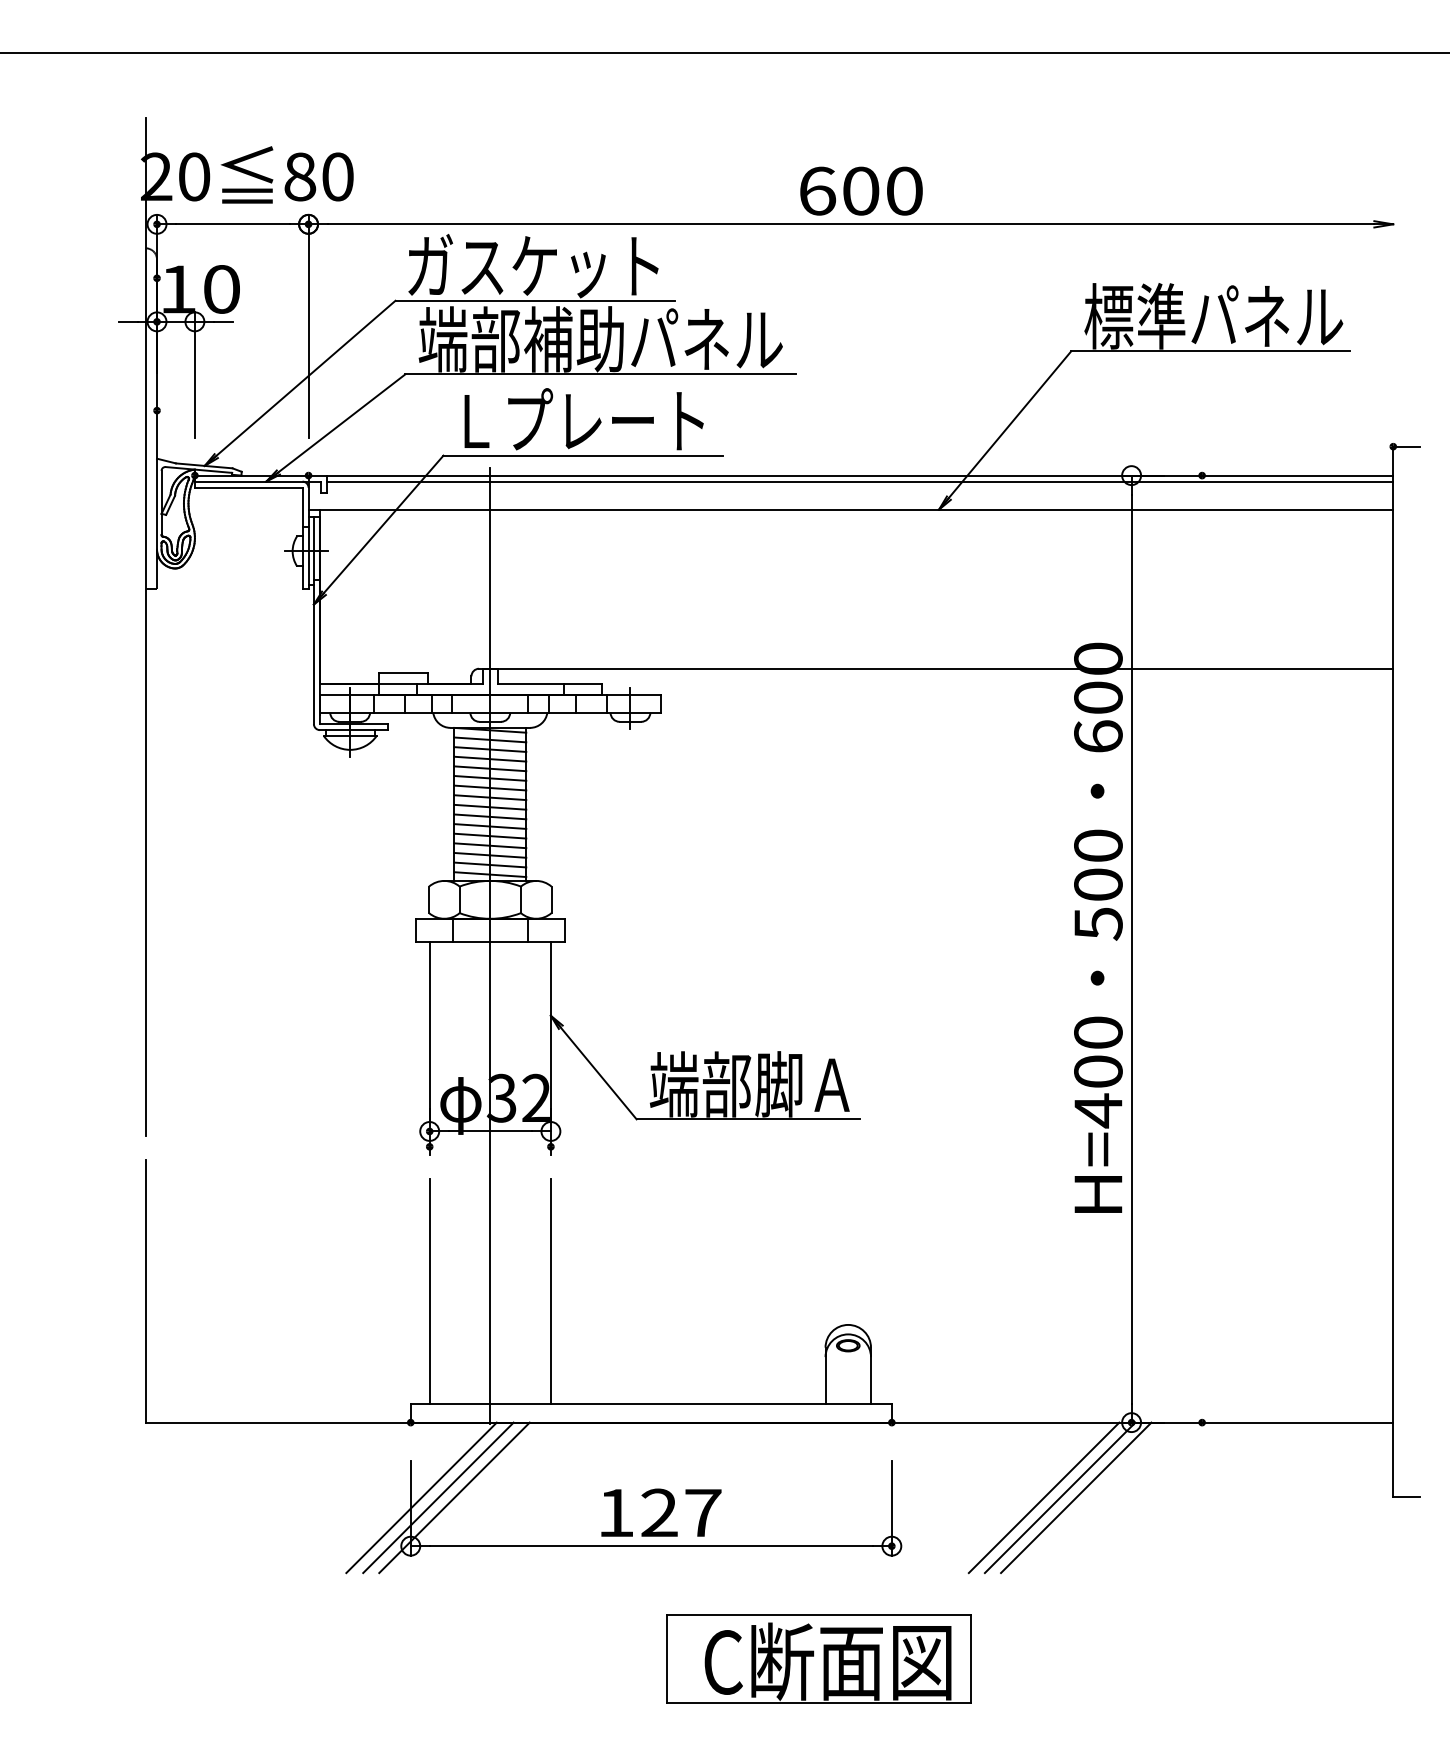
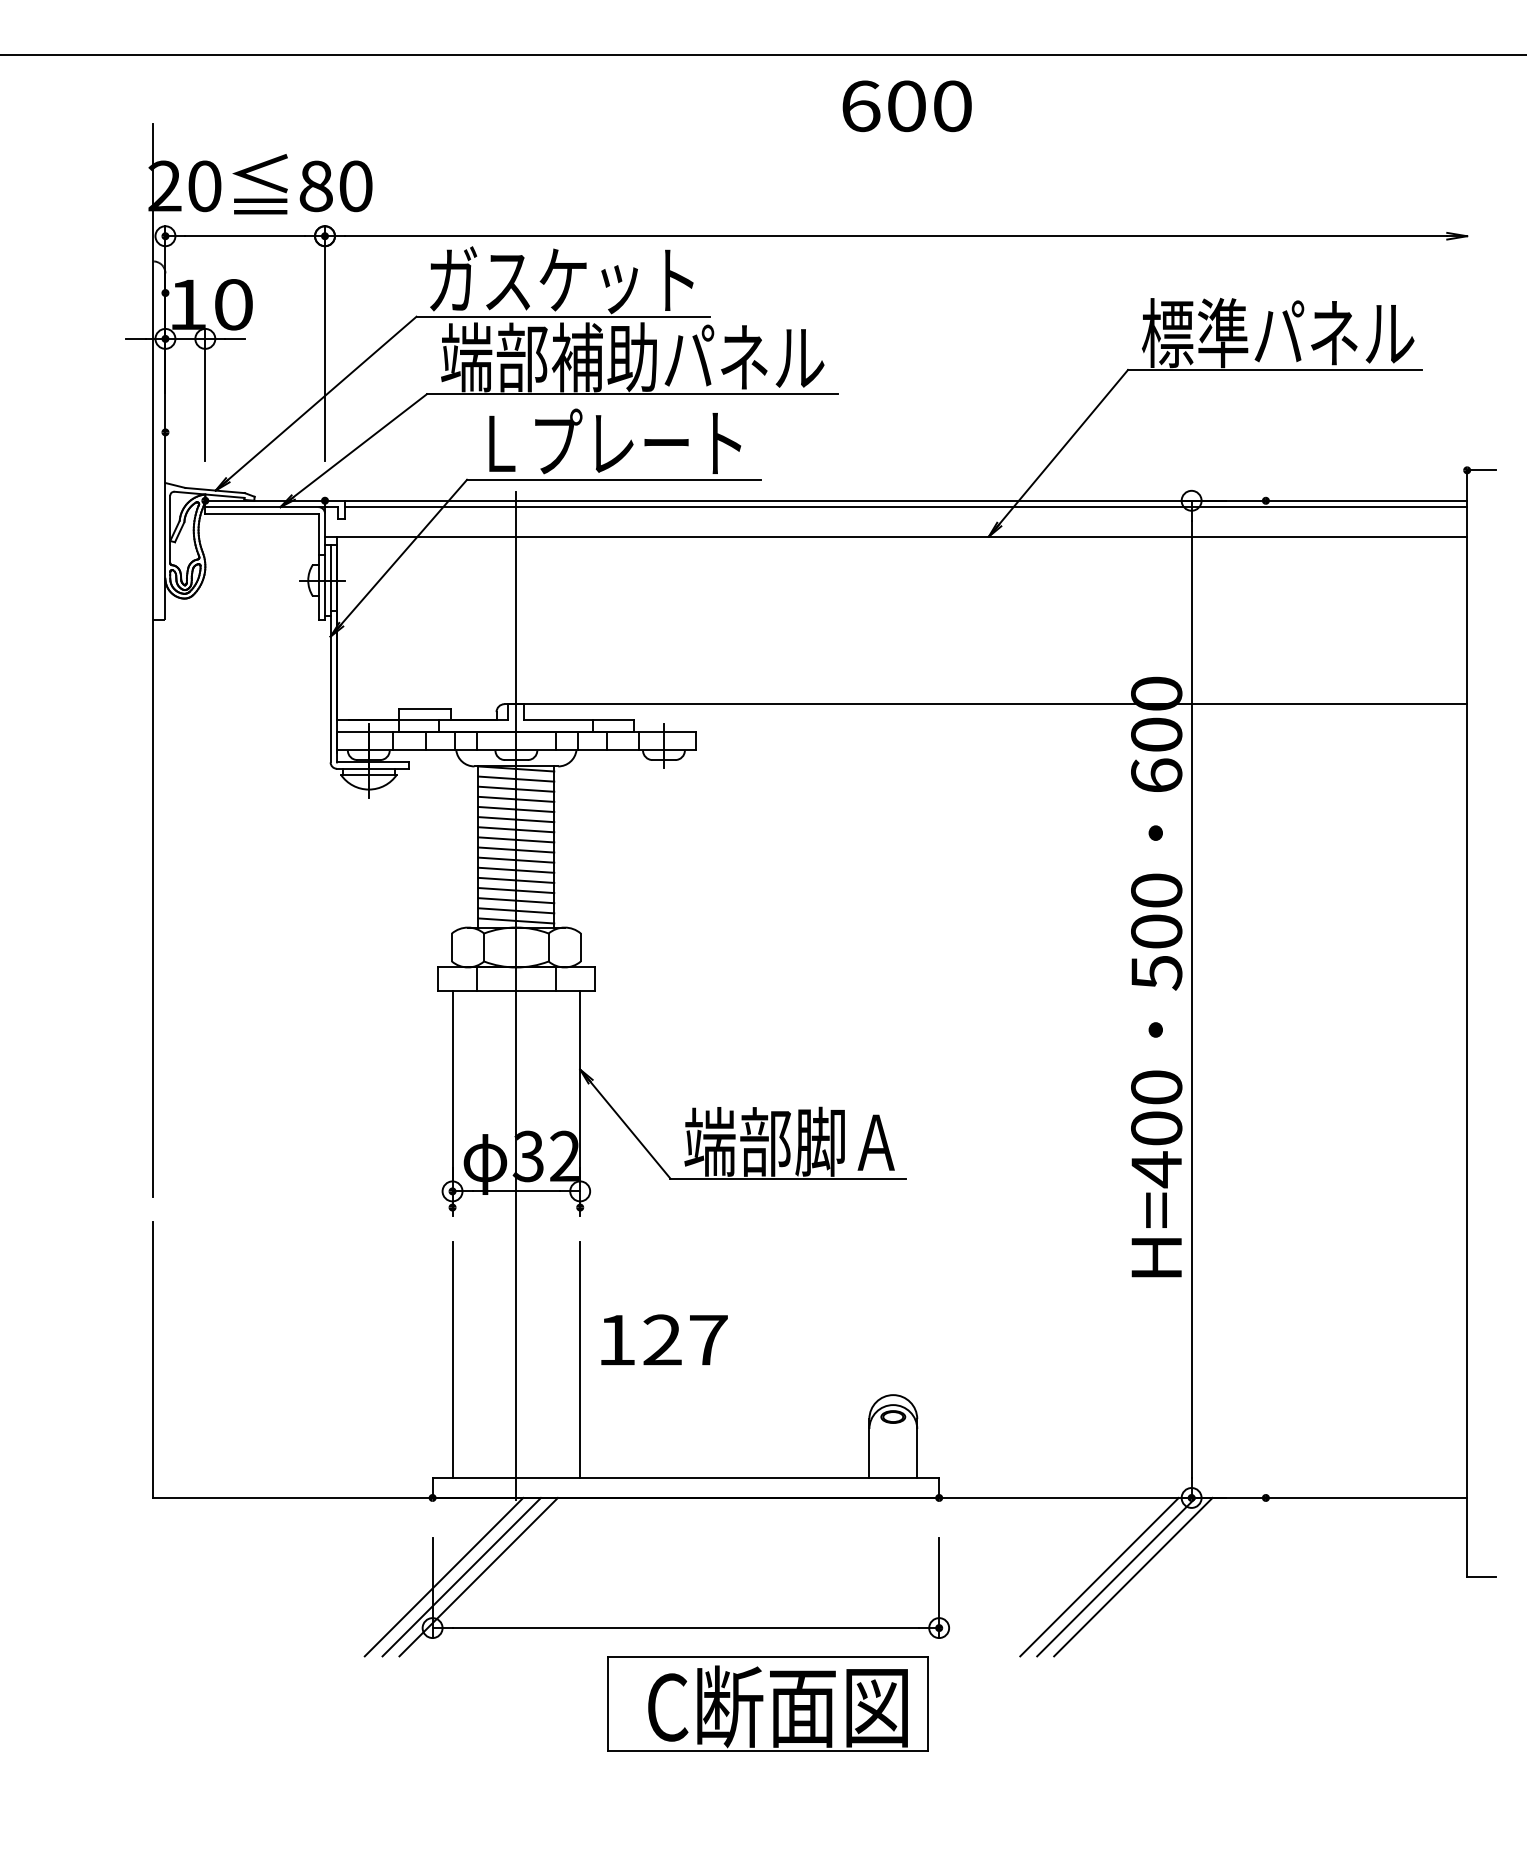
text: (860, 191) -> (906, 106), moved
text: (661, 1512) -> (664, 1339), moved
part: (818, 1658) -> (767, 1703), moved

